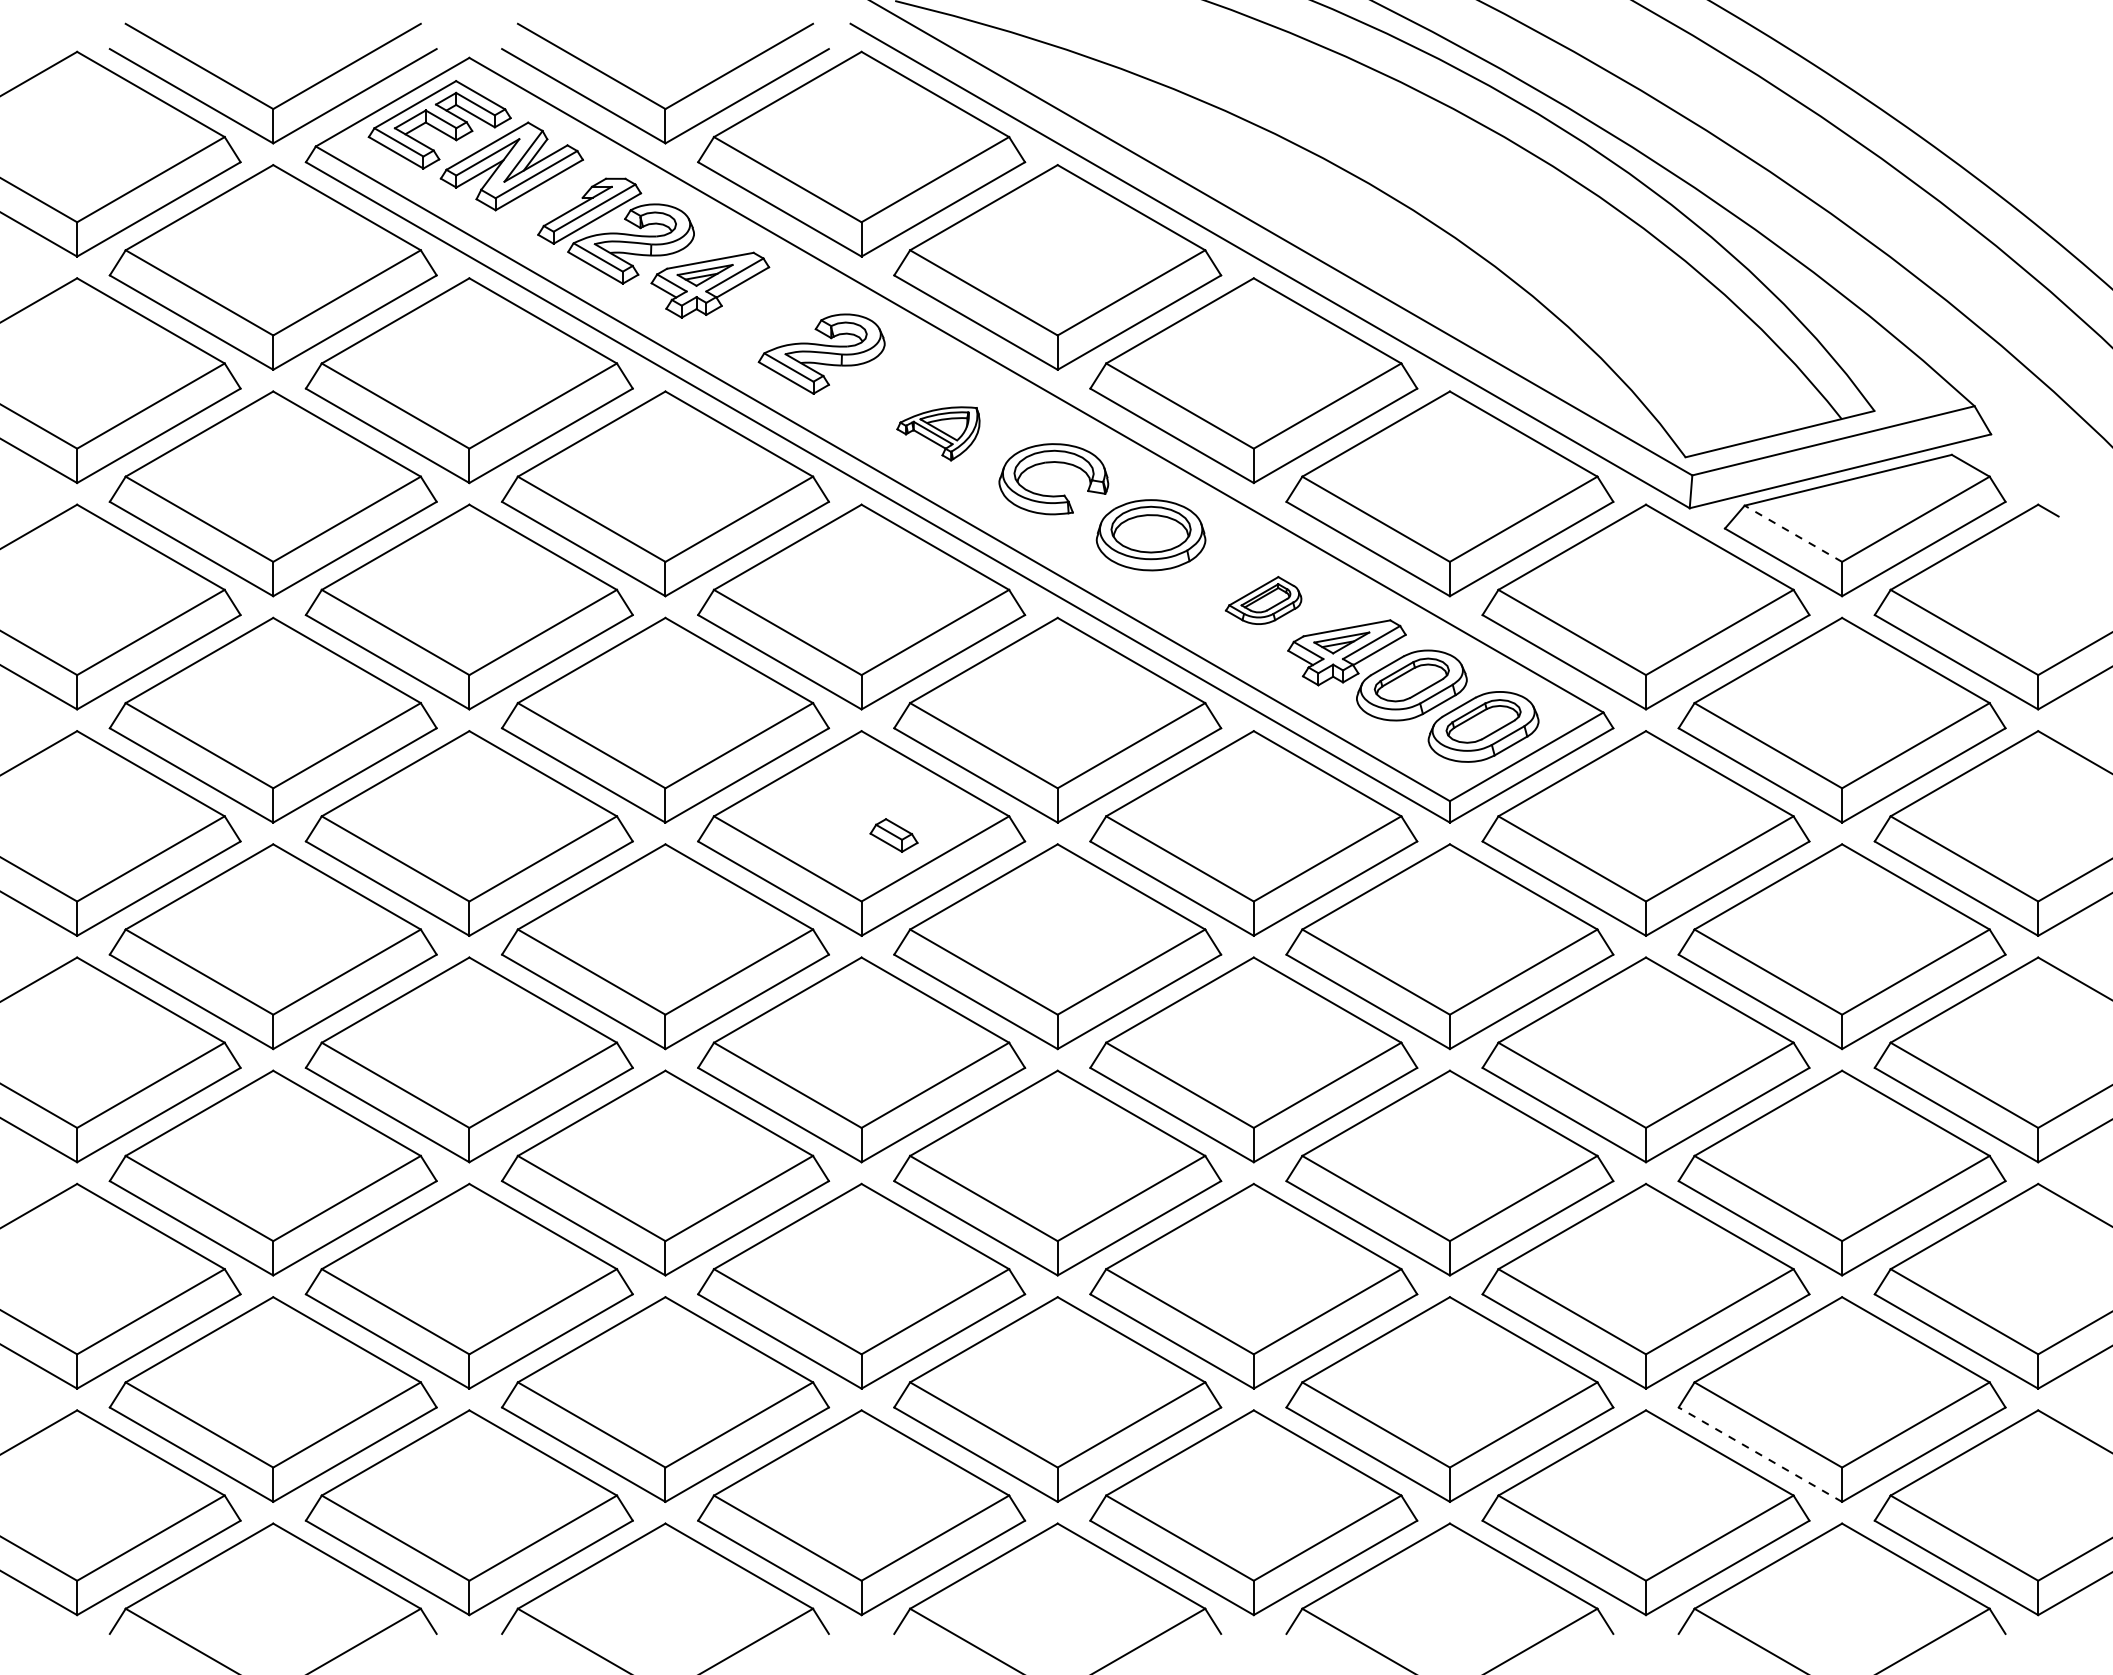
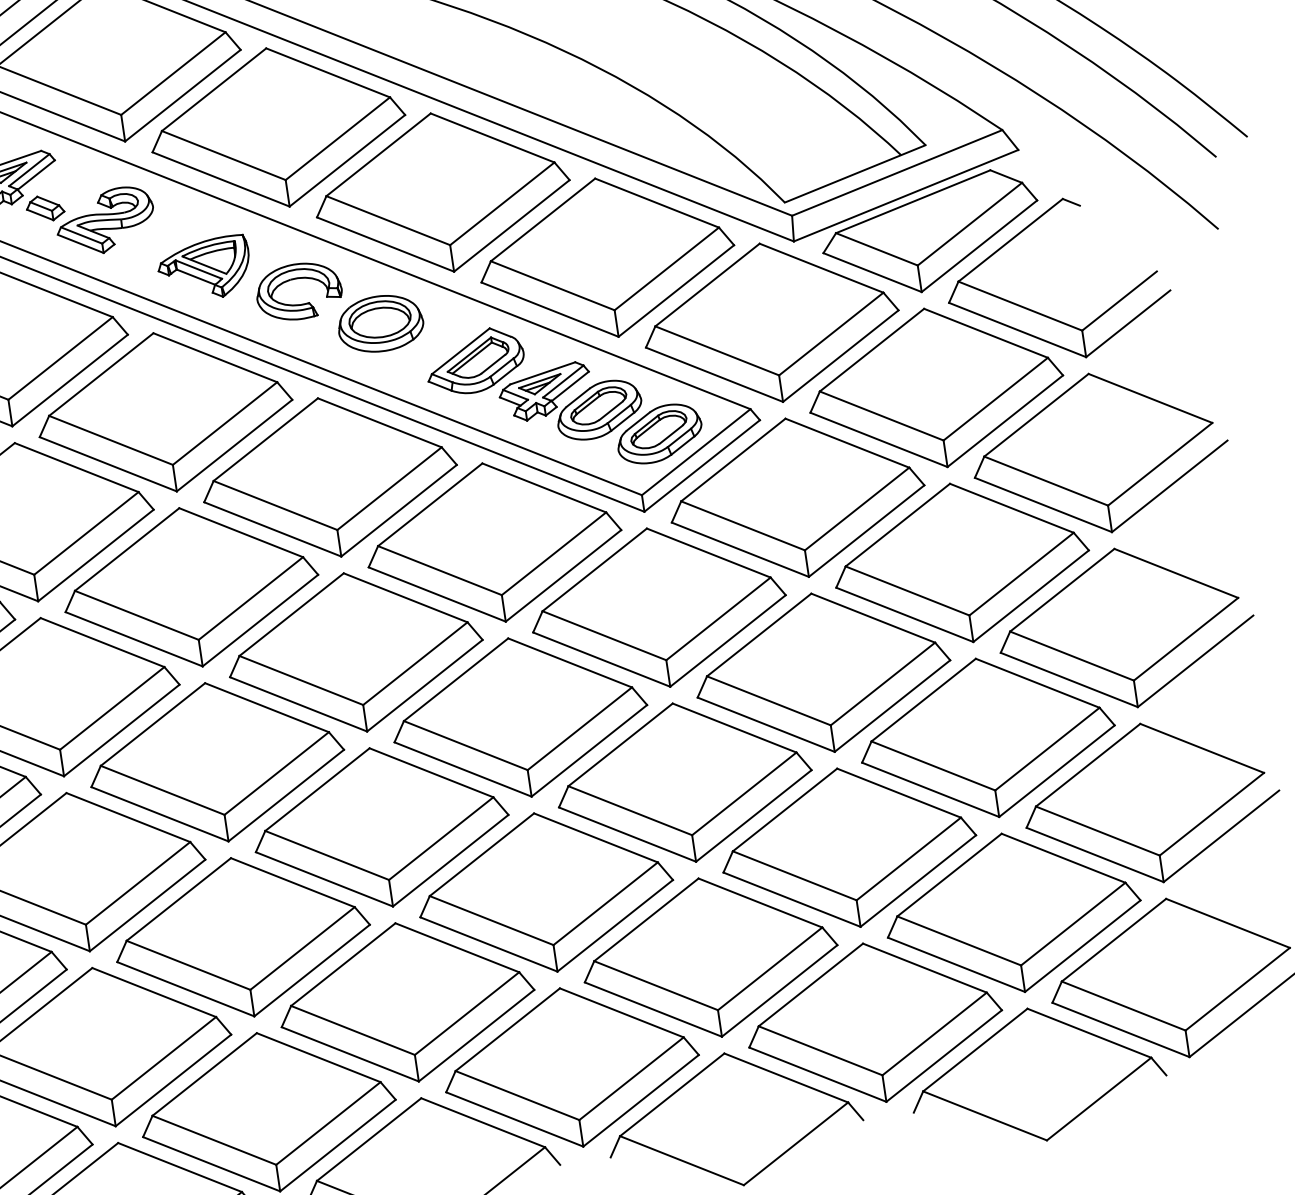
part: (938, 433) -> (204, 269), size x1.43
line: (1792, 533) -> (876, 249), dashed -> solid
part: (1263, 600) -> (475, 361), size x1.67
part: (893, 835) -> (44, 208), moved
line: (1759, 1454) -> (955, 964), dashed -> solid

